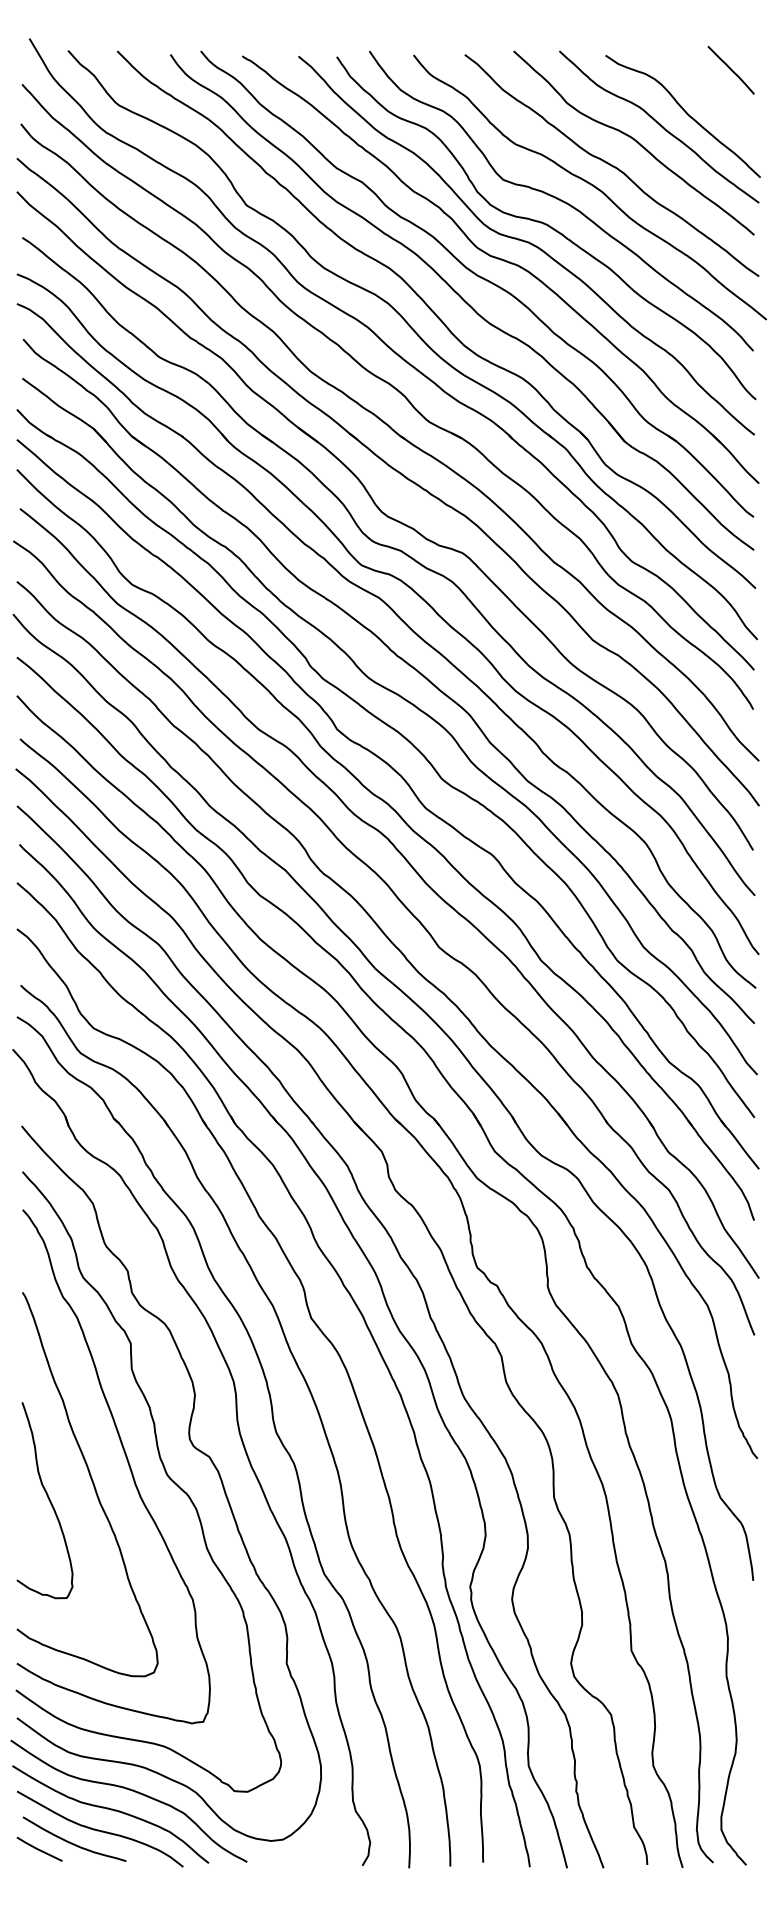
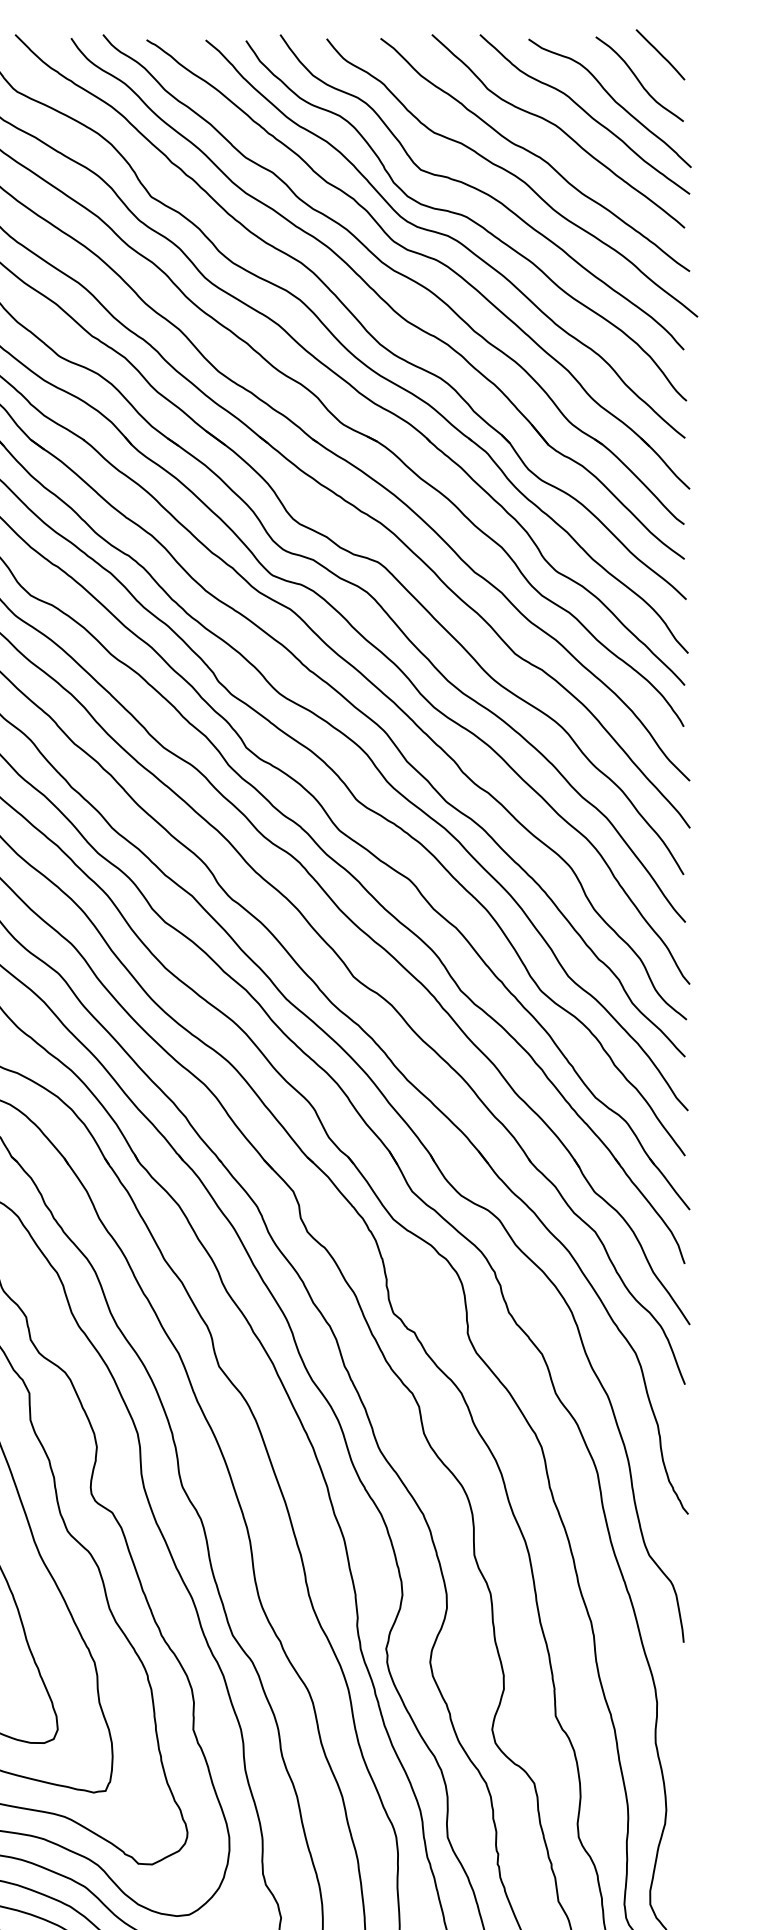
curve: (710, 93) -> (638, 79), added

